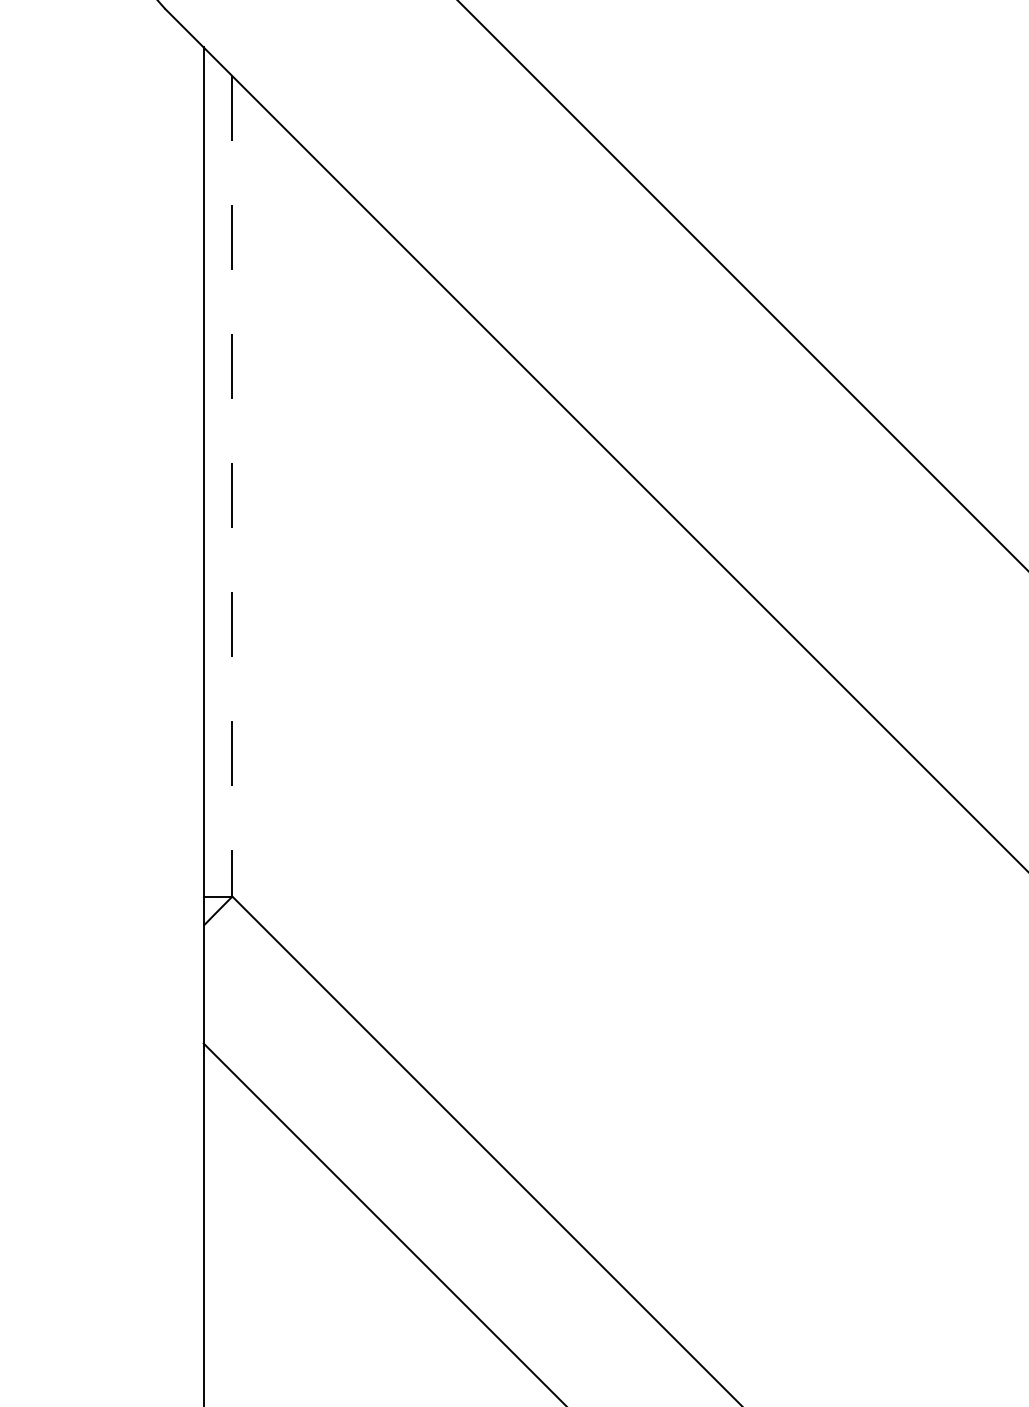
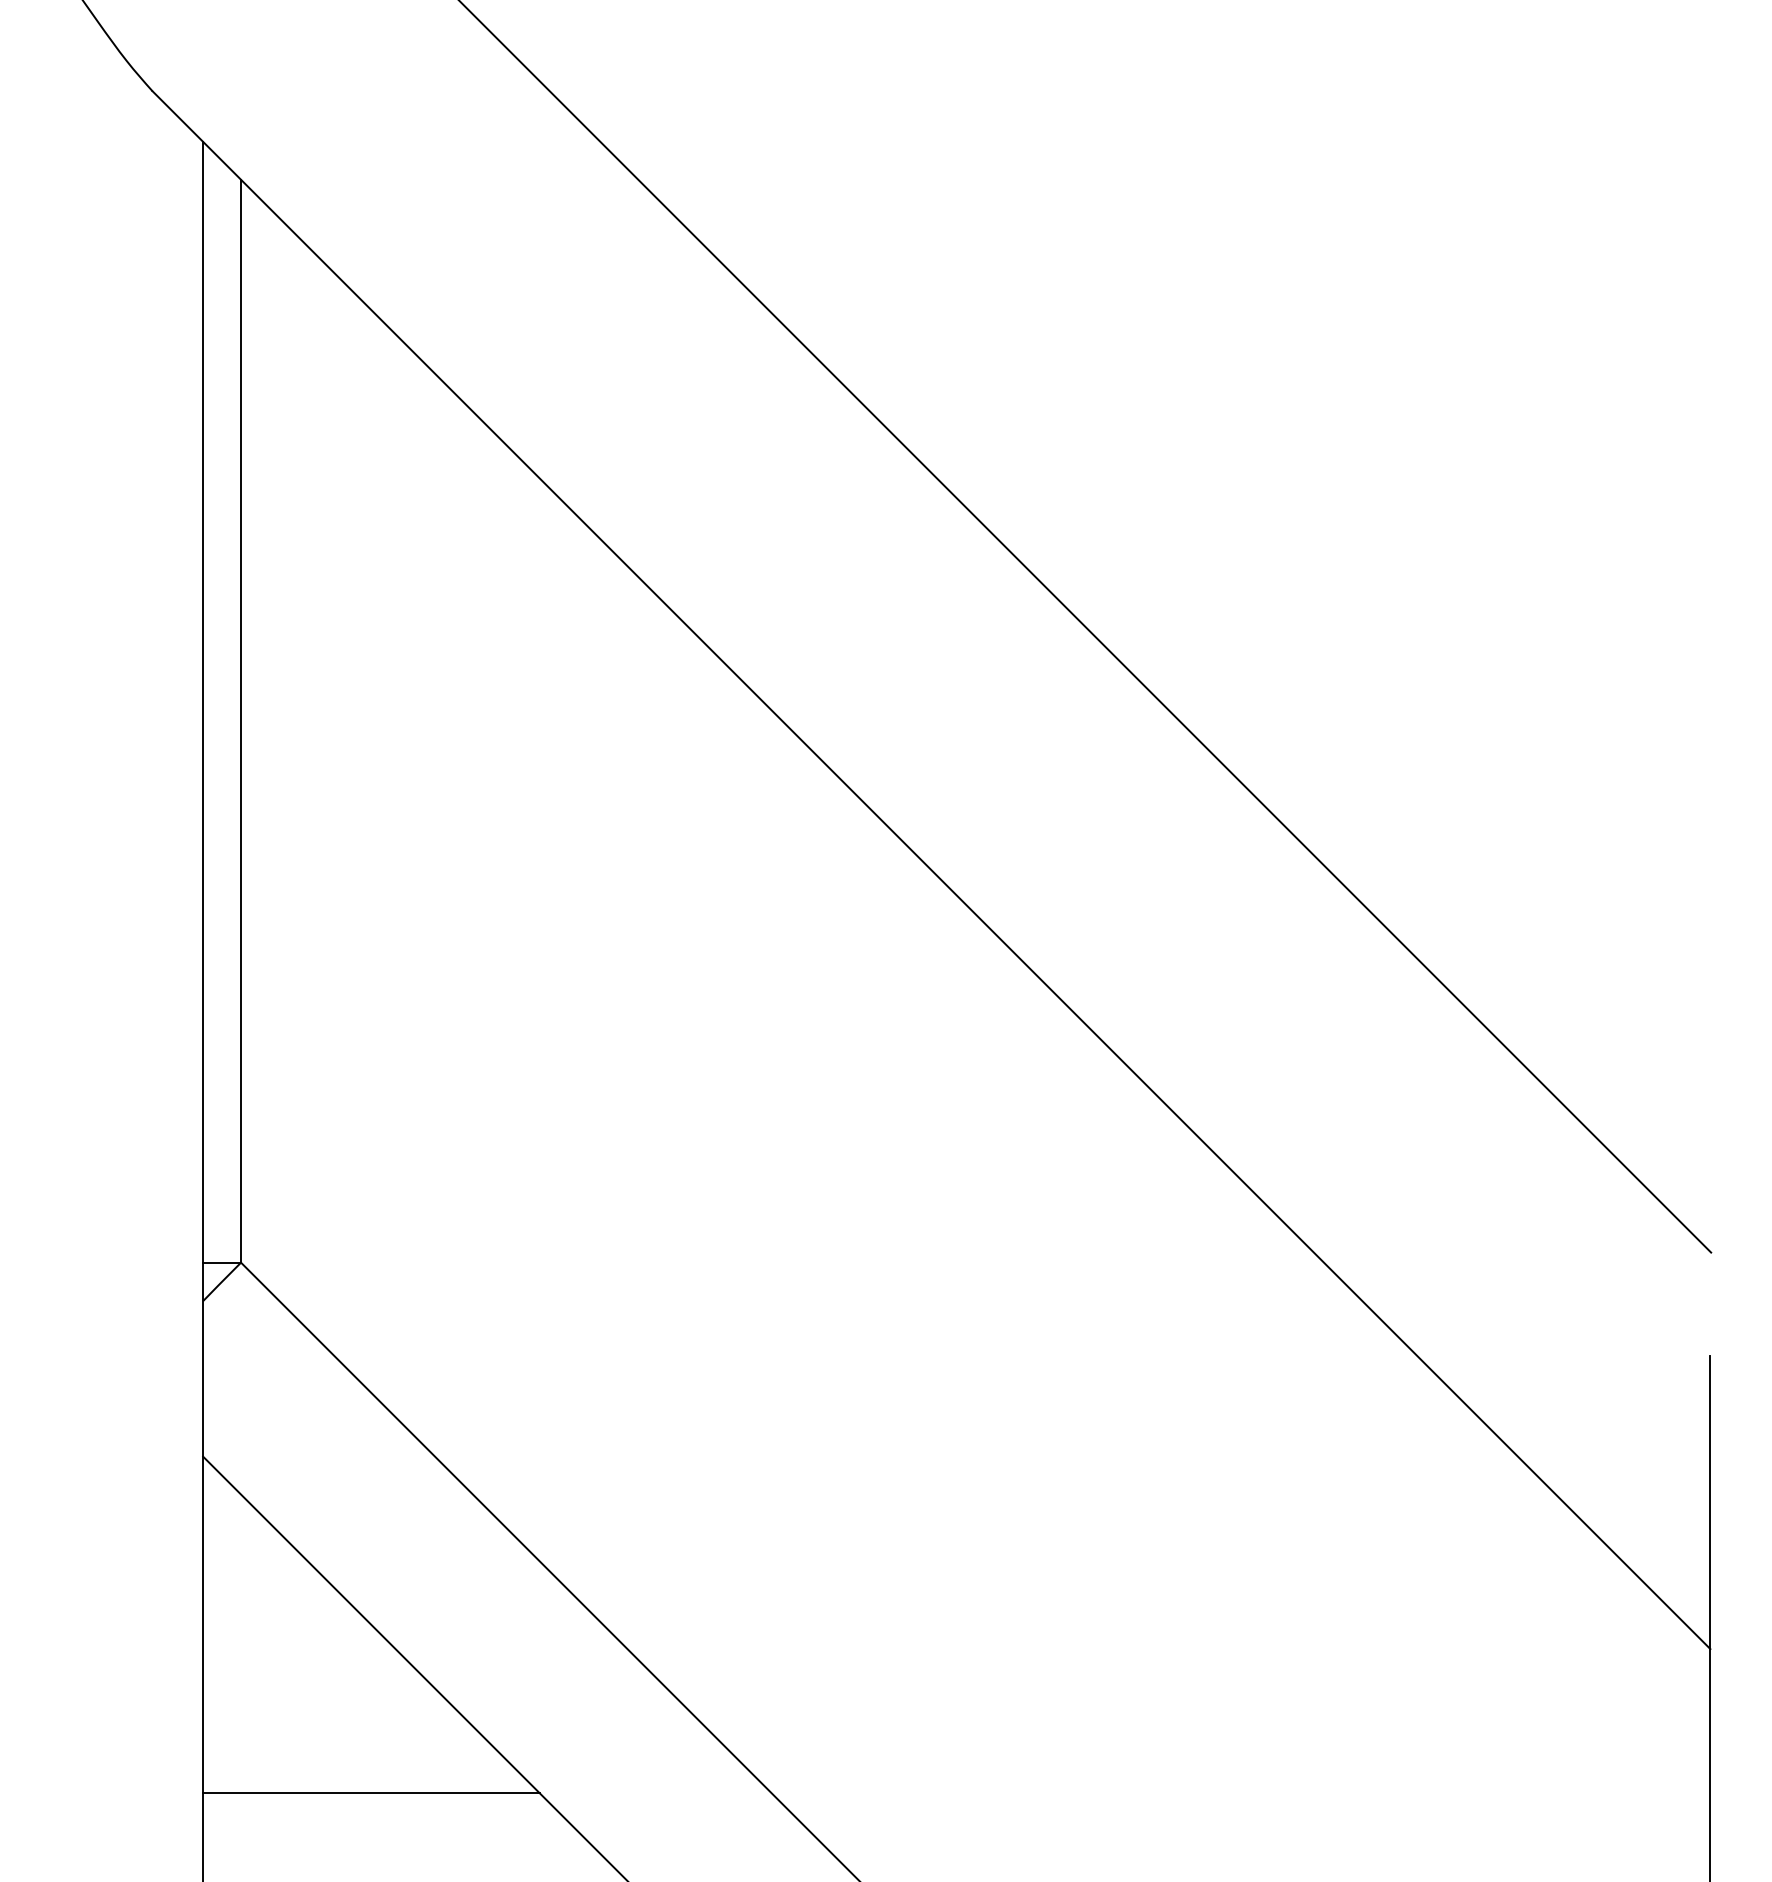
line: (232, 486) -> (241, 721), dashed -> solid
line: (331, 1298) -> (371, 1793), added

